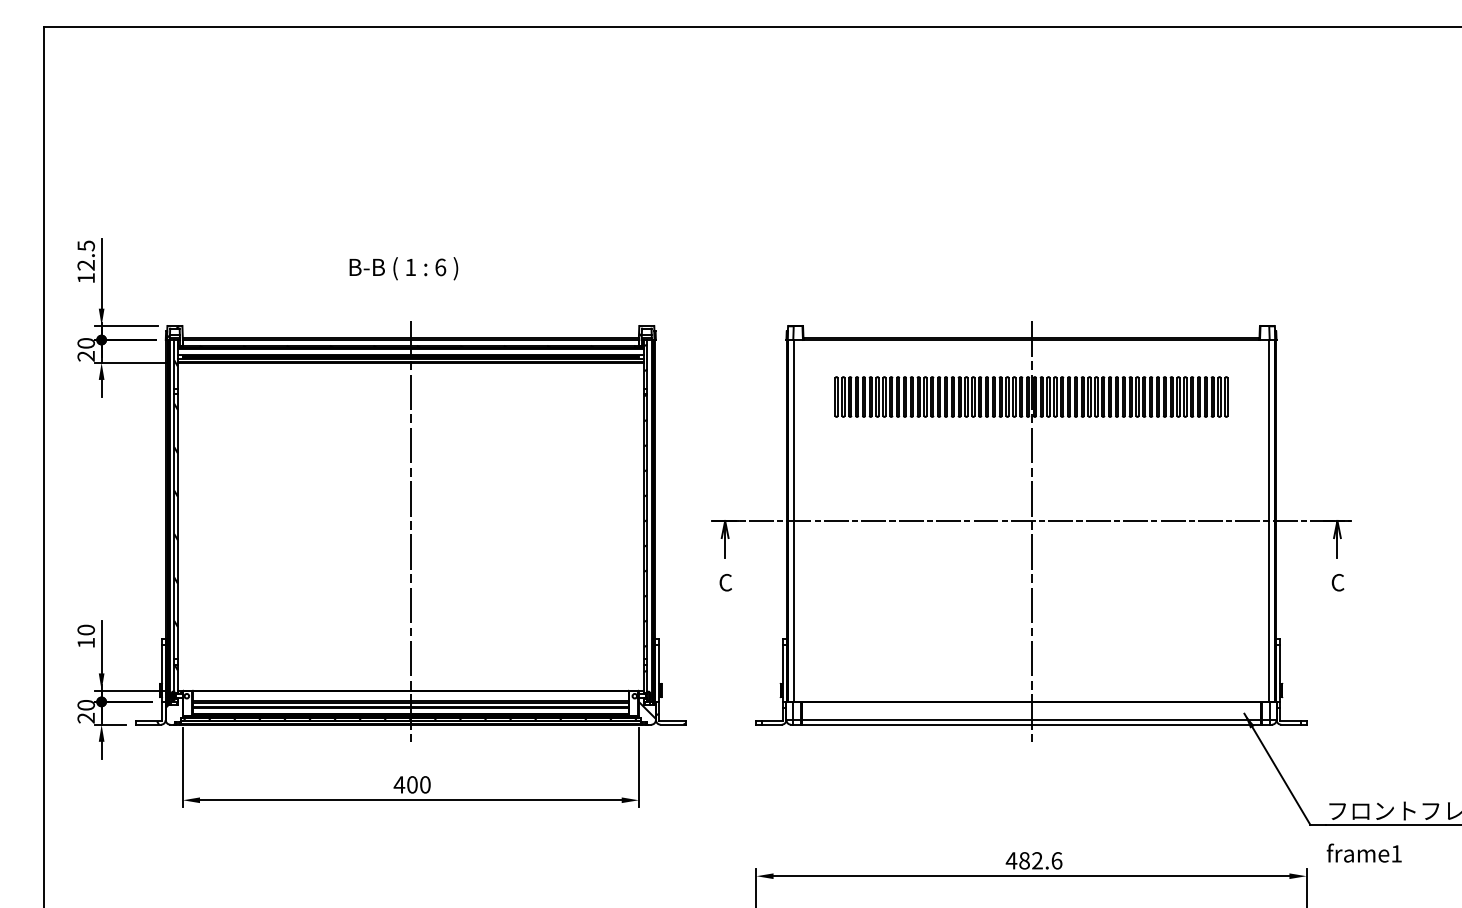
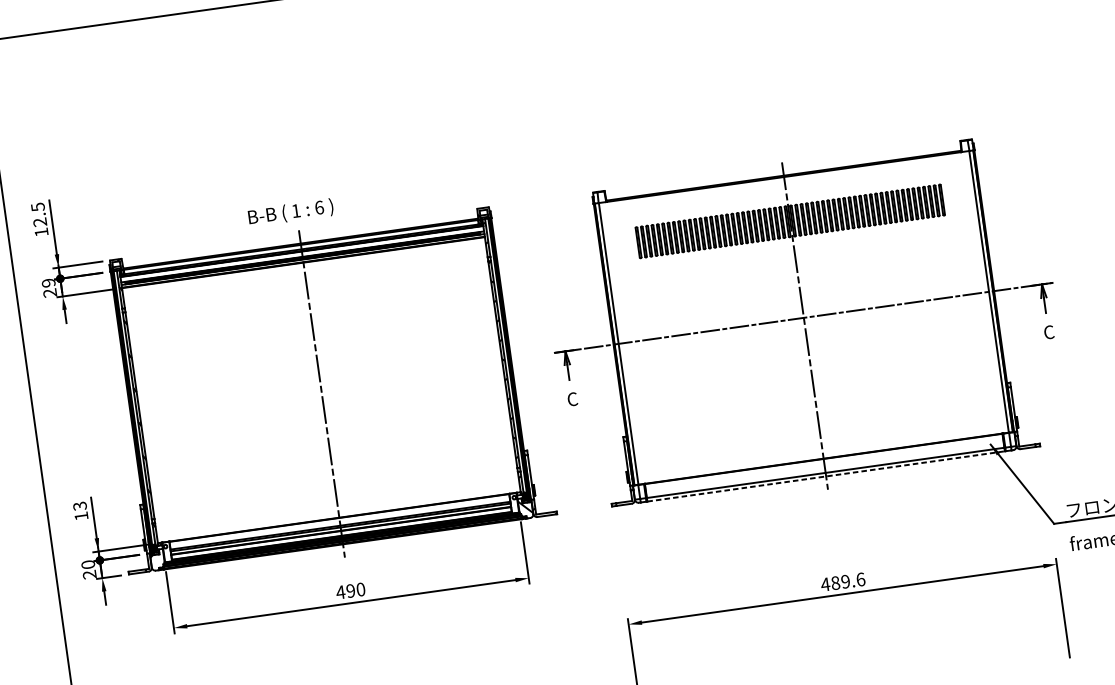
text: (403, 268) -> (290, 212), moved
text: (85, 343) -> (48, 283), 20 -> 29
text: (85, 629) -> (79, 505), 10 -> 13
line: (1031, 724) -> (826, 476), solid -> dashed
text: (412, 784) -> (350, 590), 400 -> 490
text: (1037, 860) -> (845, 581), 482.6 -> 489.6

